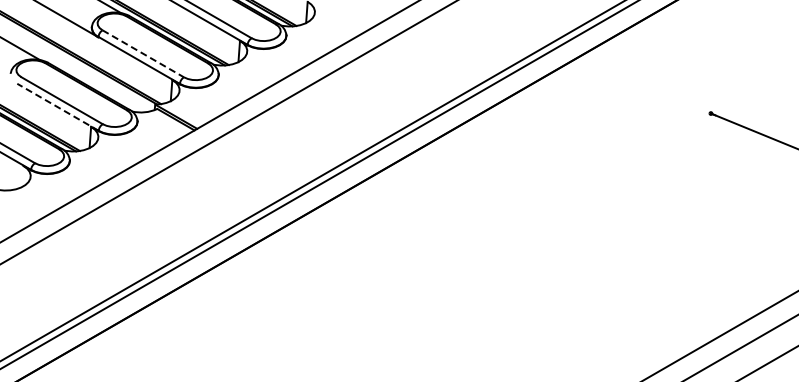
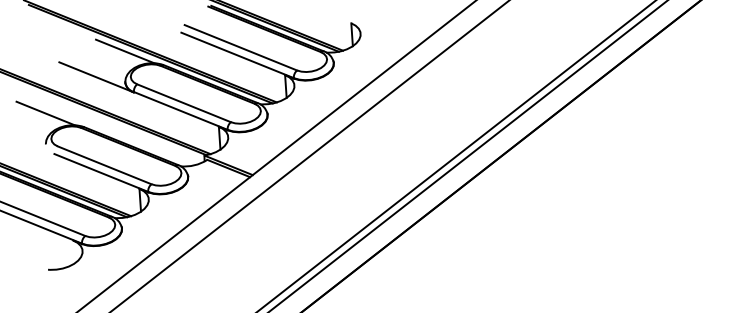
line: (143, 53) -> (184, 102), dashed -> solid
line: (58, 107) -> (101, 173), dashed -> solid

